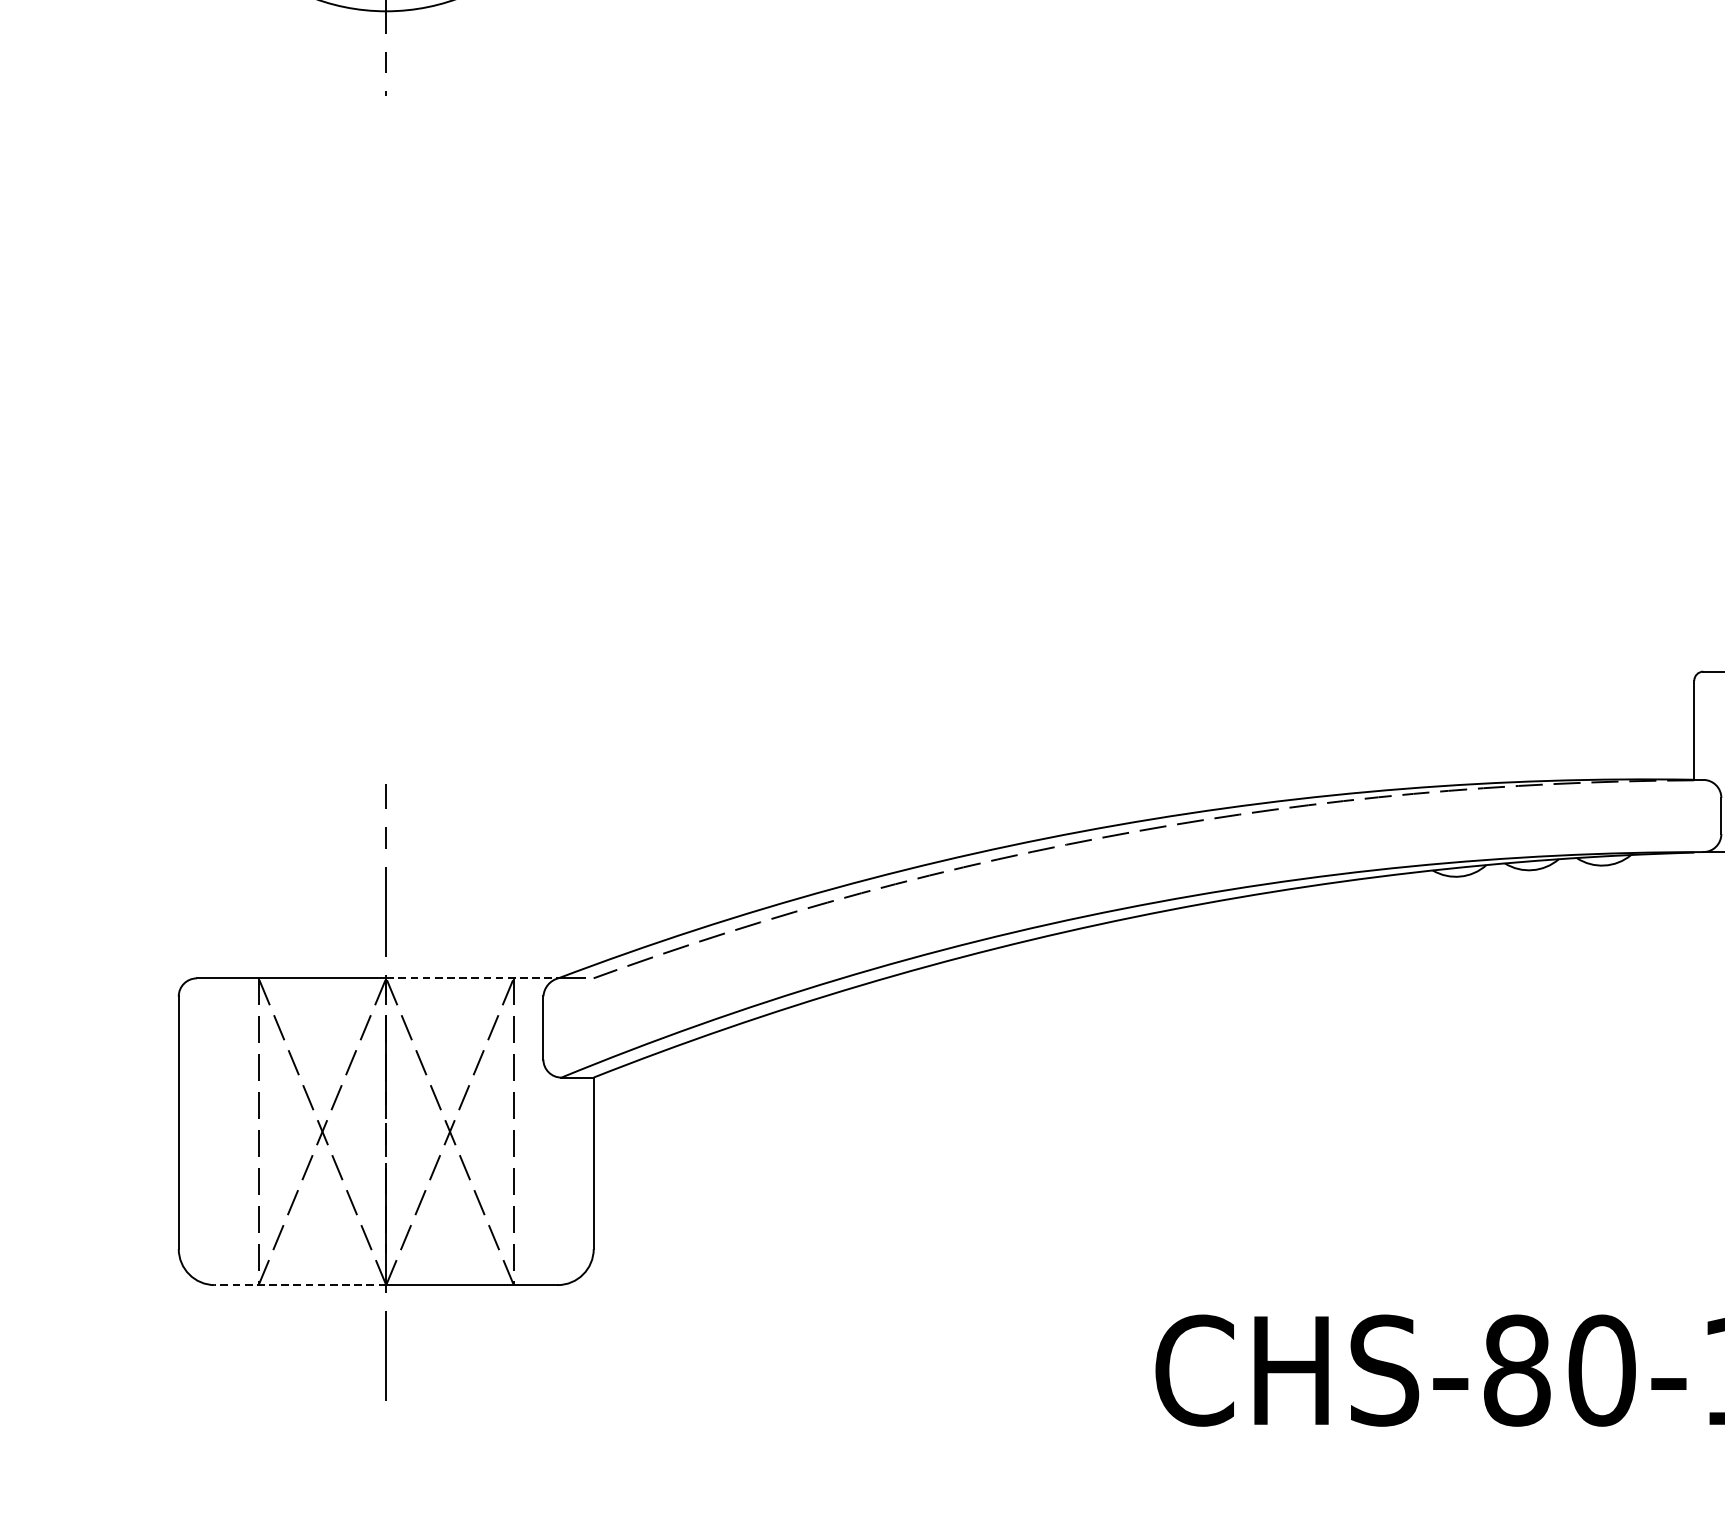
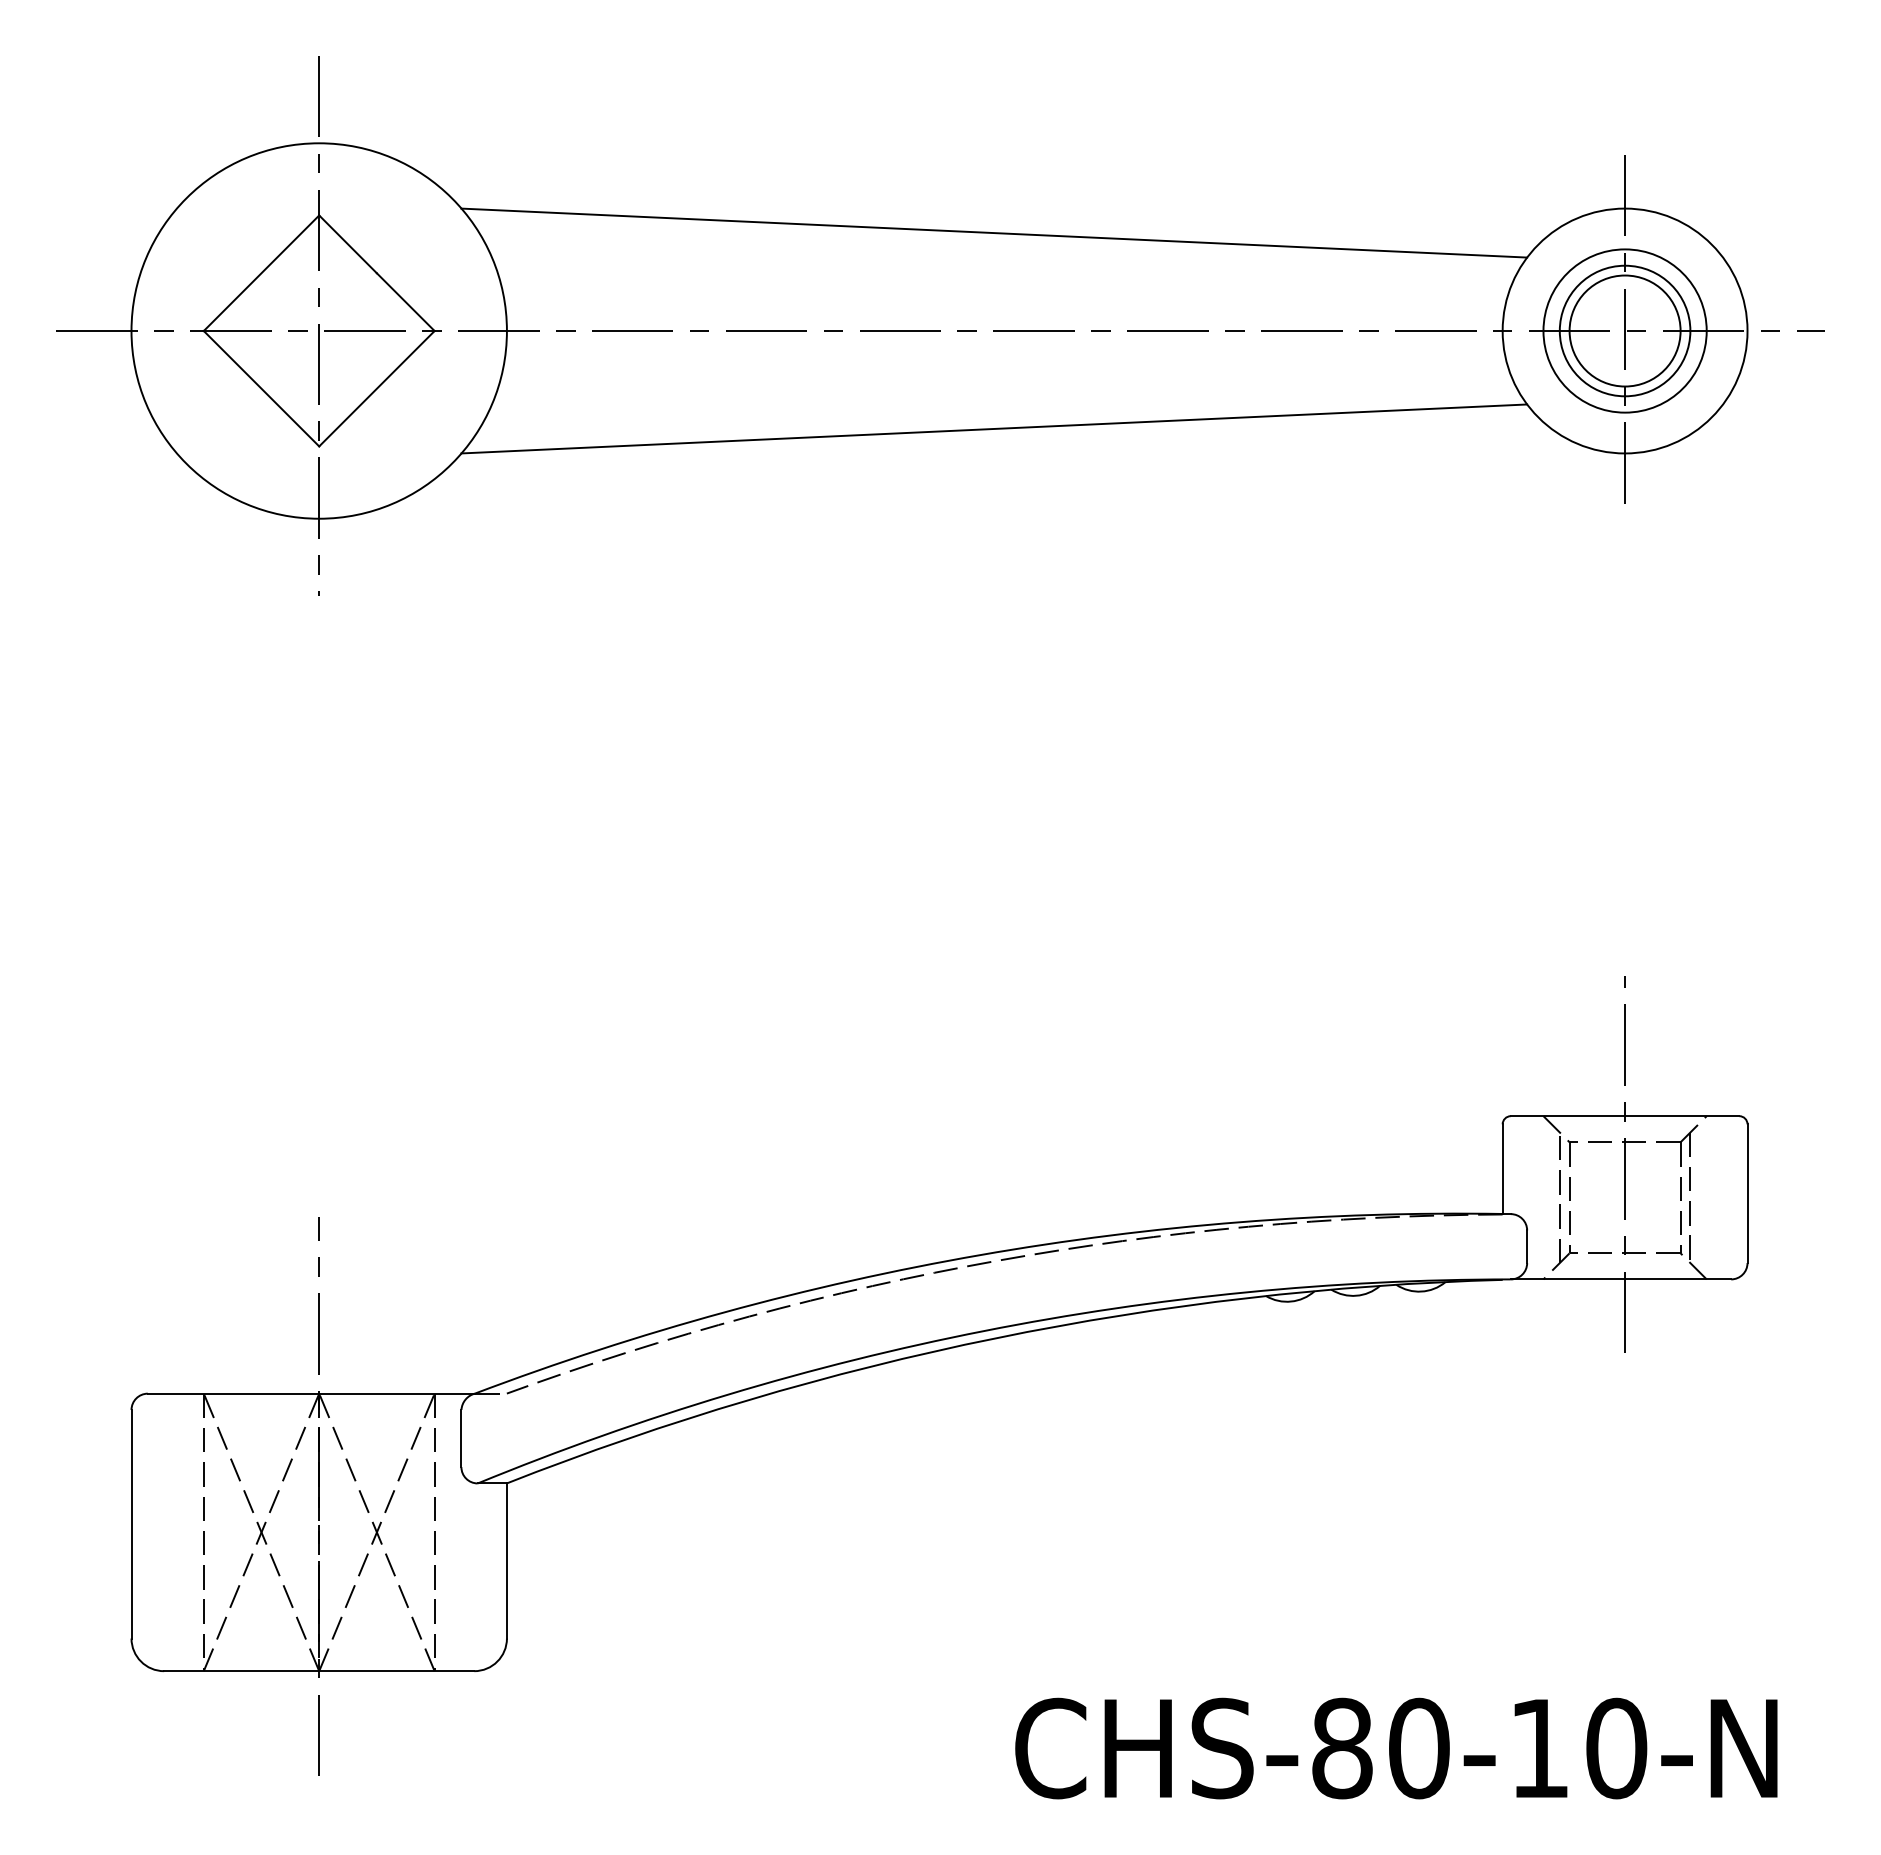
line: (472, 978) -> (397, 1393), dashed -> solid
line: (300, 1285) -> (241, 1671), dashed -> solid

